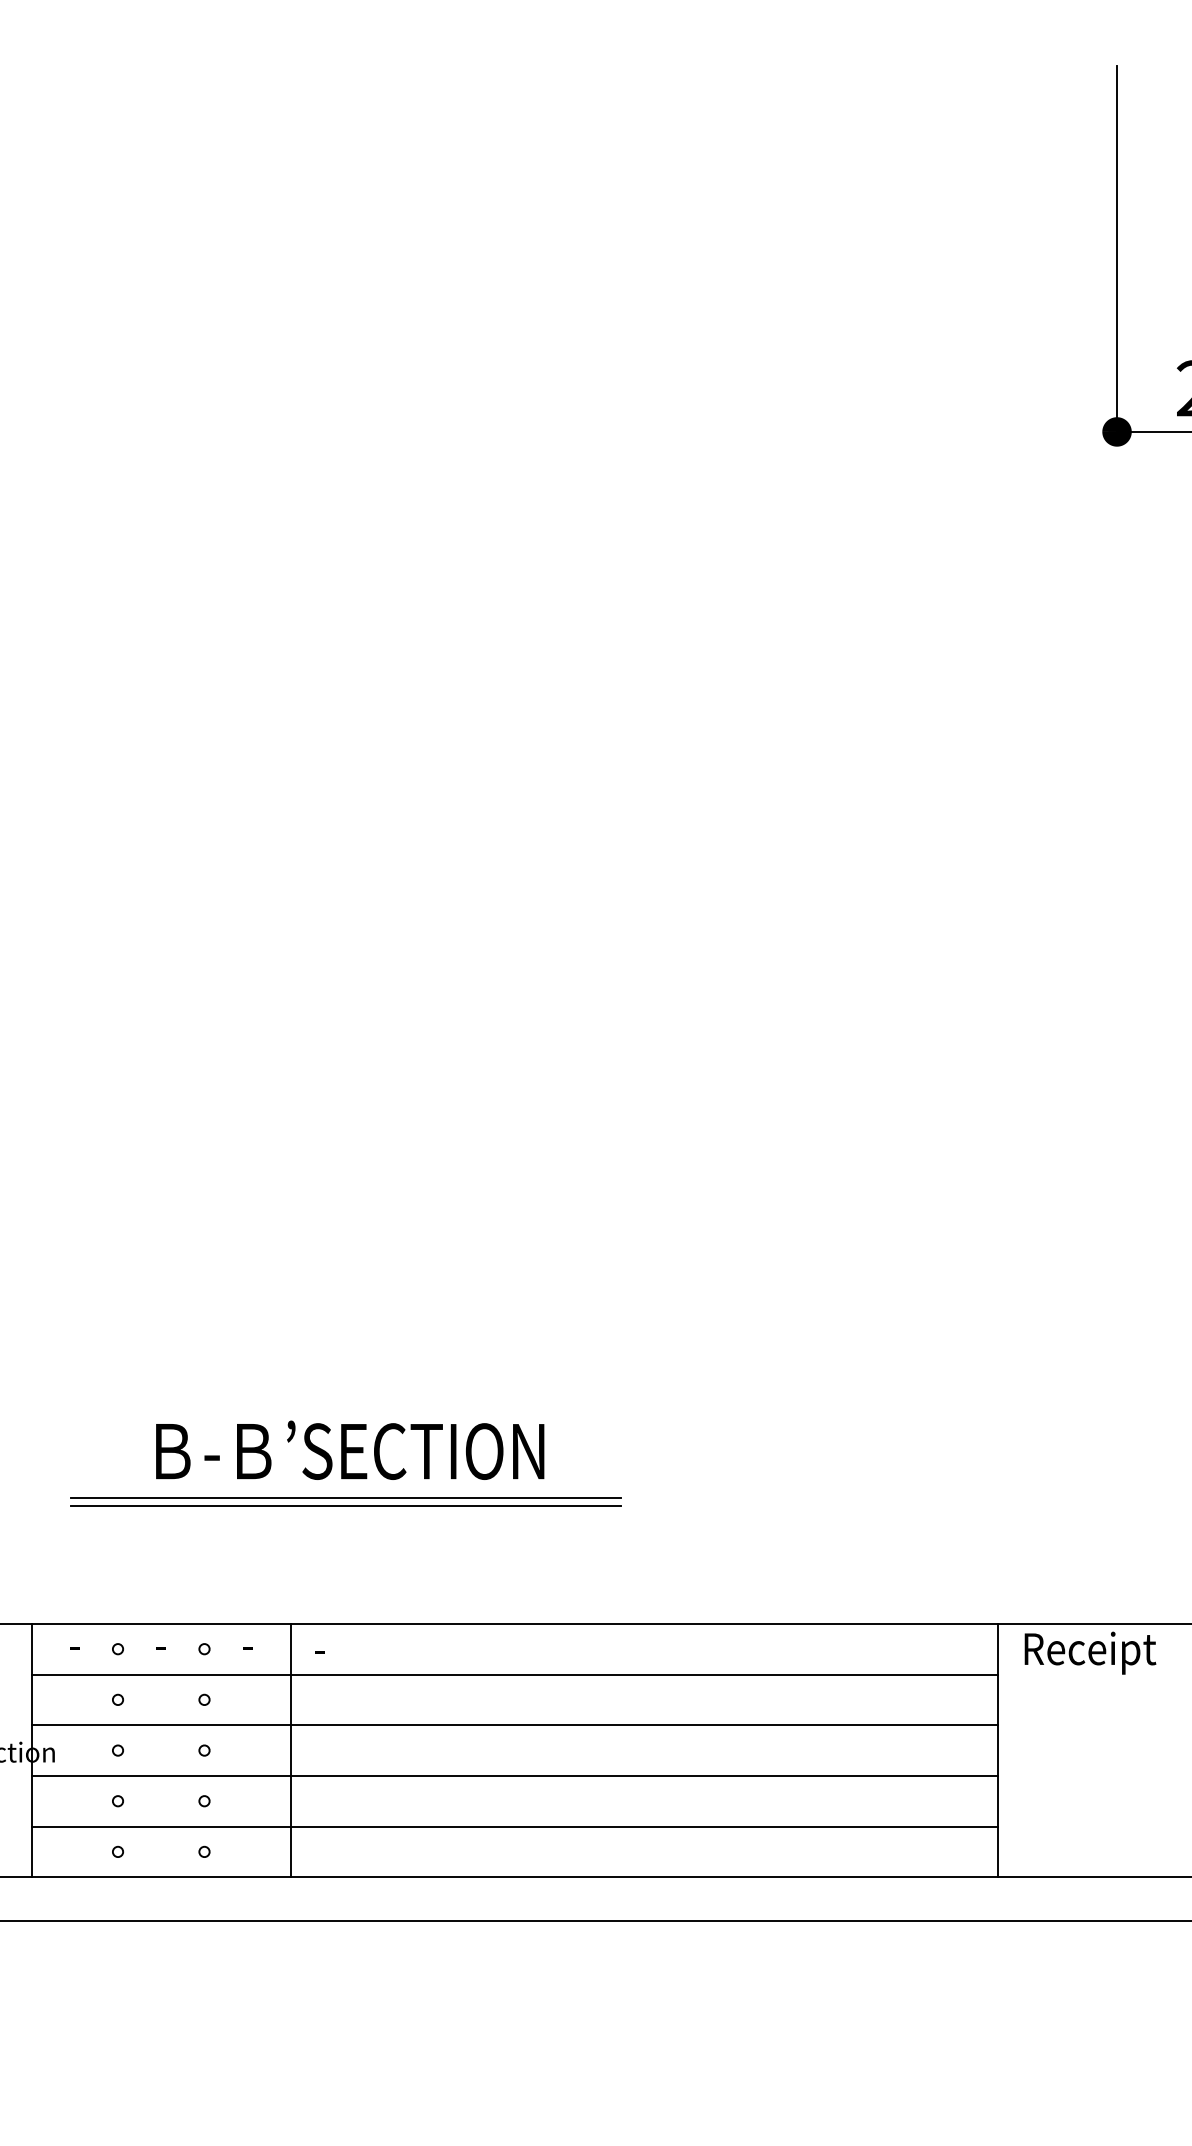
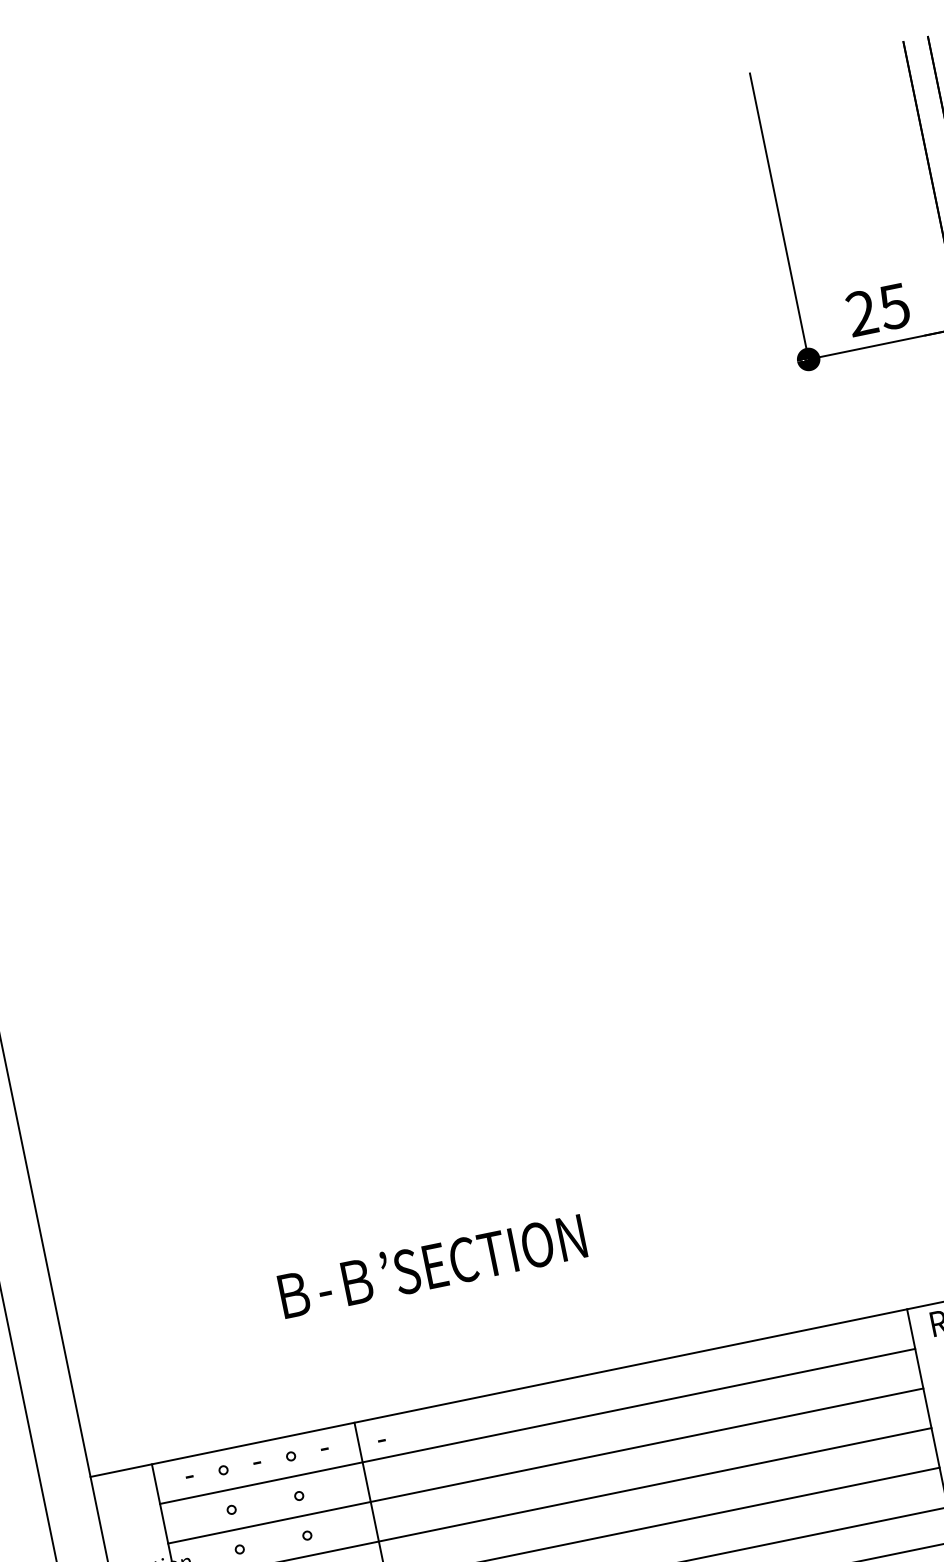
text: (350, 1449) -> (432, 1264), moved
line: (345, 1498) -> (377, 1316), removed
line: (345, 1505) -> (378, 1321), removed

